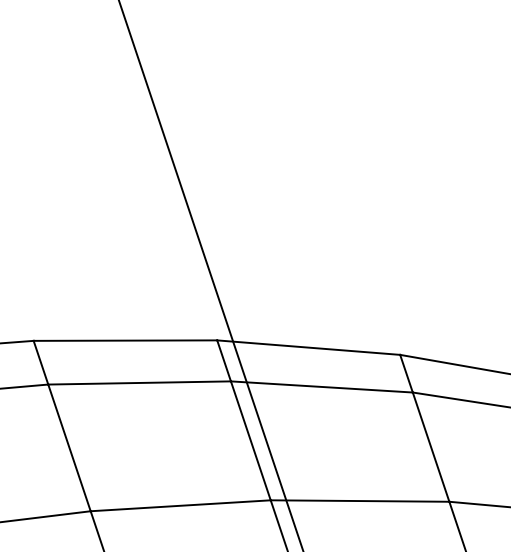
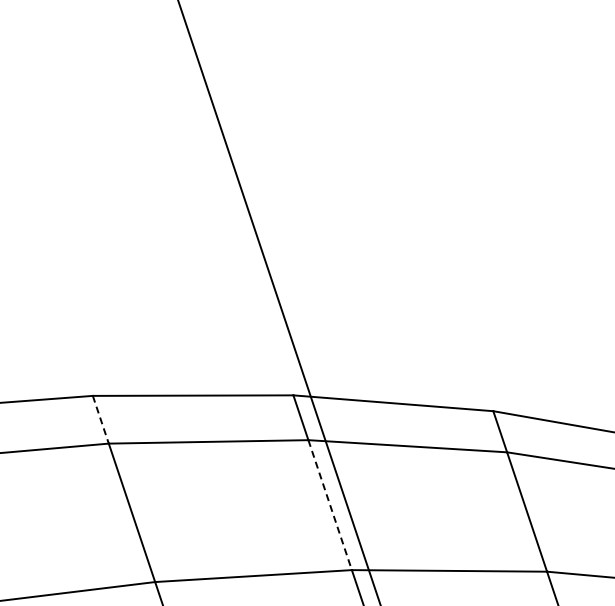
line: (40, 363) -> (100, 420), solid -> dashed
line: (251, 441) -> (330, 505), solid -> dashed

